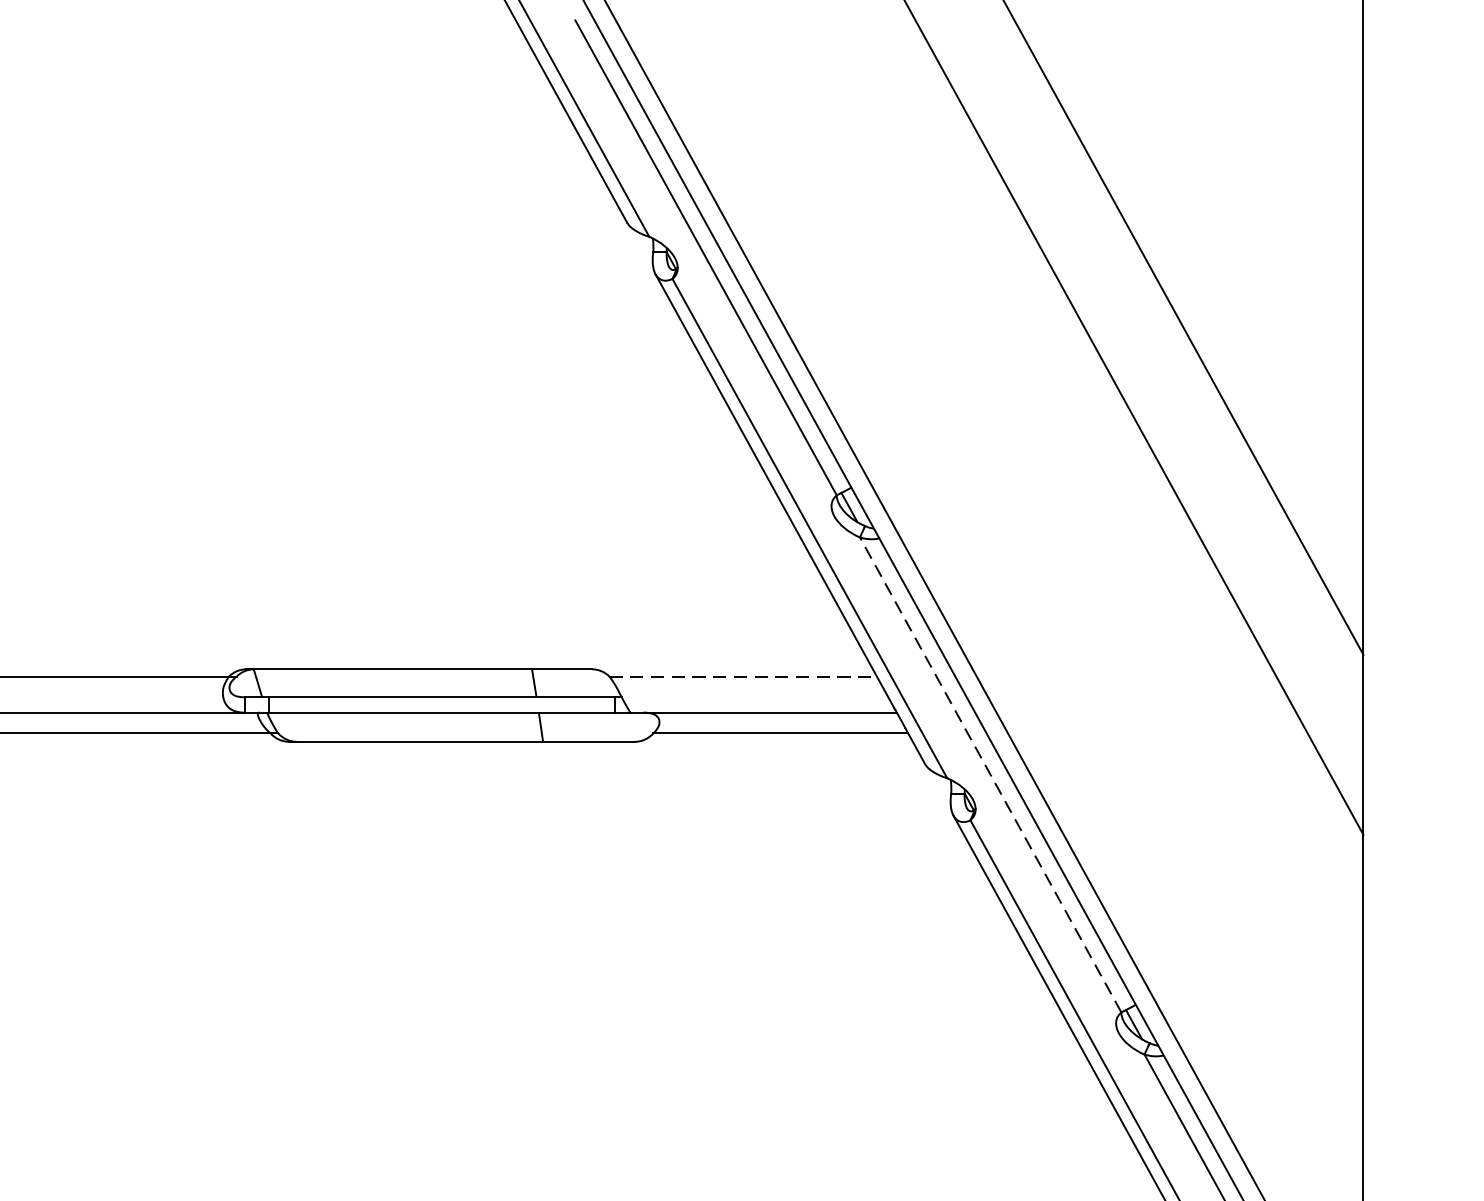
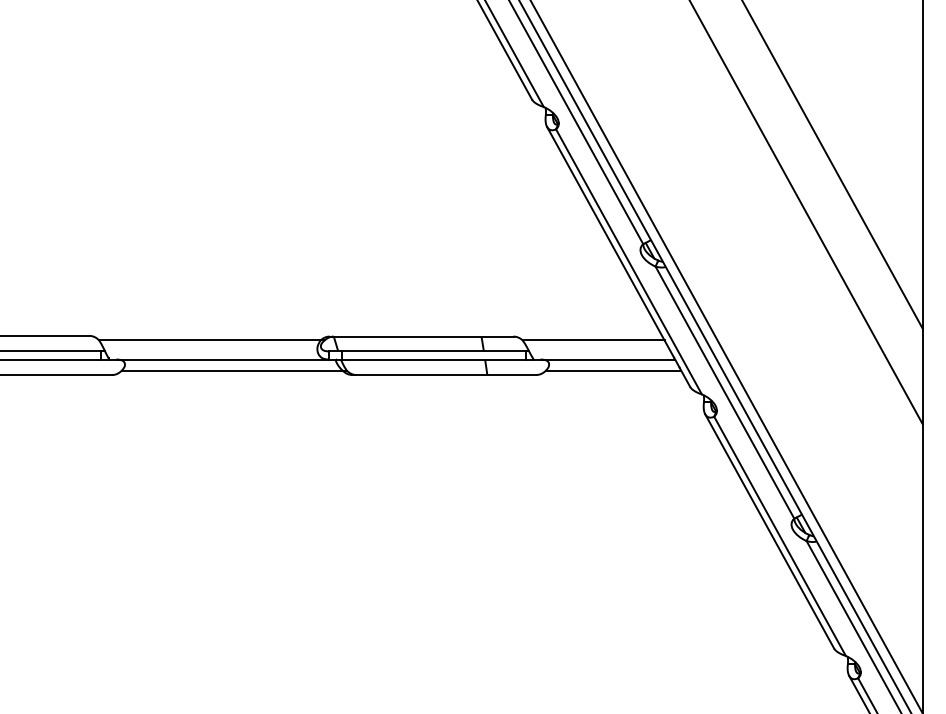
line: (743, 676) -> (593, 340), dashed -> solid
line: (989, 774) -> (724, 392), dashed -> solid

